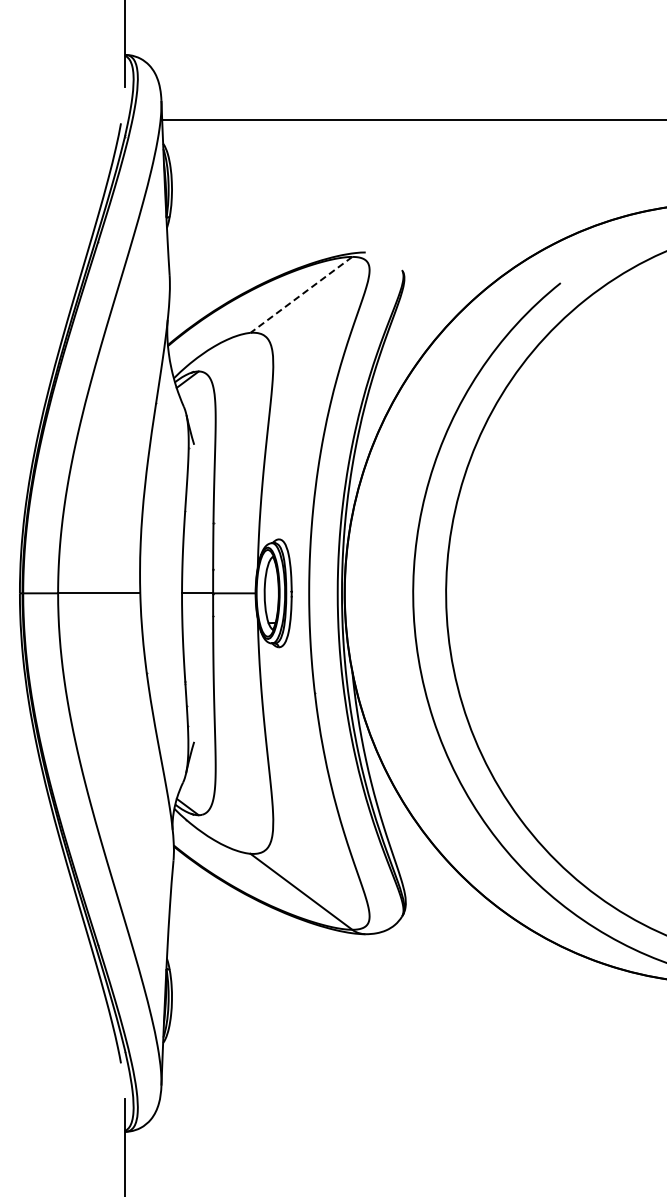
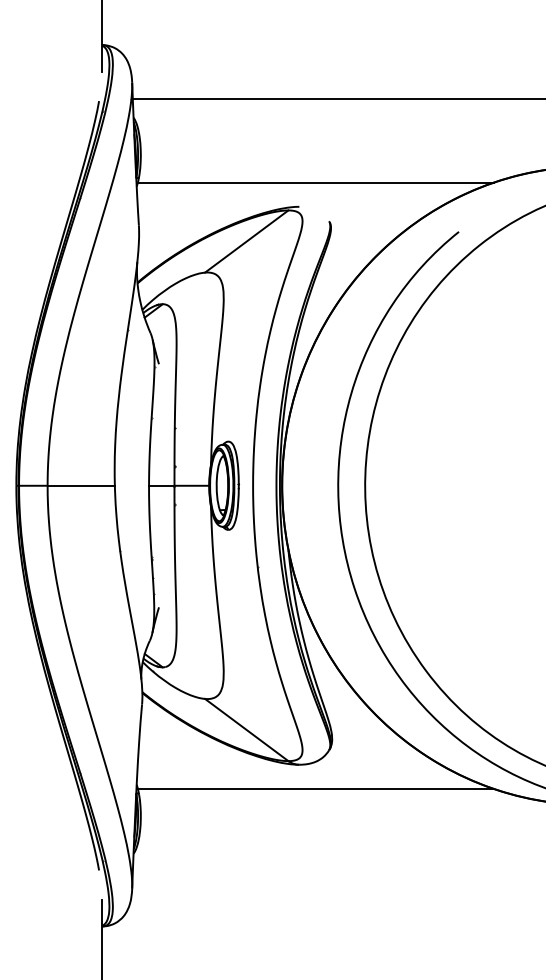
line: (385, 222) -> (315, 182), added
line: (301, 294) -> (246, 241), dashed -> solid
line: (385, 963) -> (315, 788), added

